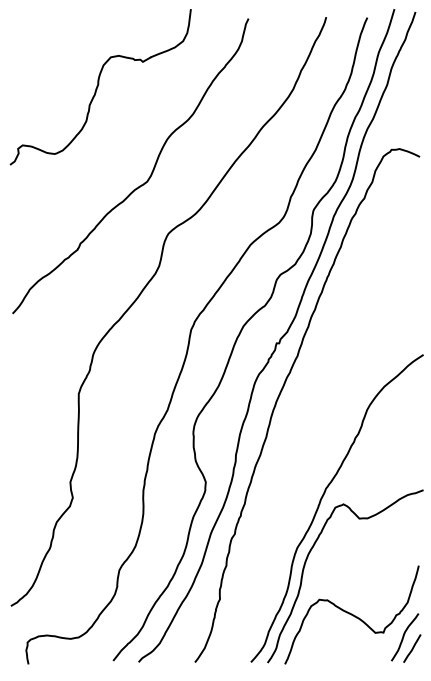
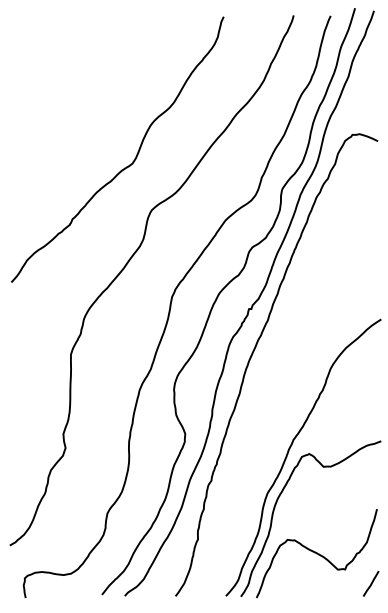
curve: (98, 87) -> (88, 78), removed
curve: (404, 637) -> (364, 573), removed

